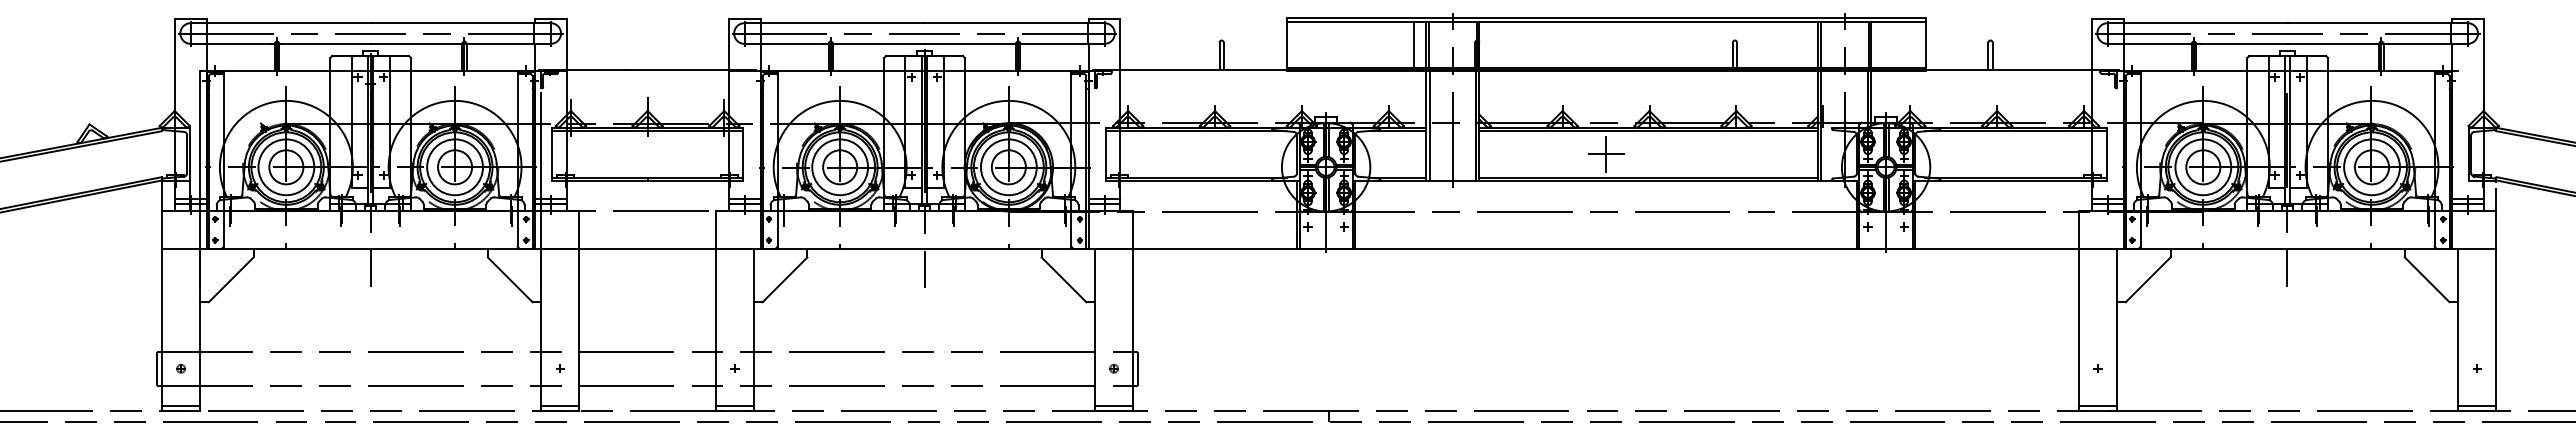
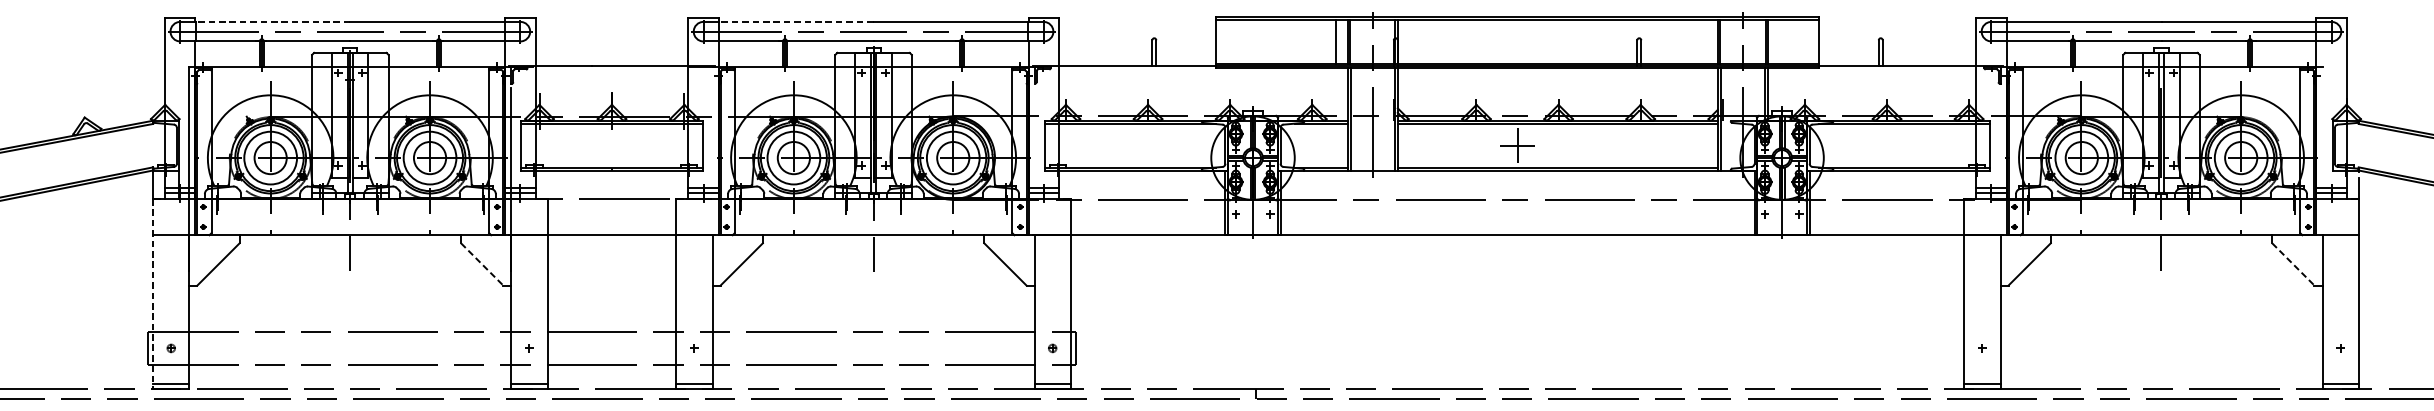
line: (288, 23) -> (272, 22), solid -> dashed
line: (842, 23) -> (796, 22), solid -> dashed
line: (510, 279) -> (482, 264), solid -> dashed
line: (2427, 279) -> (2293, 264), solid -> dashed
line: (161, 311) -> (152, 294), solid -> dashed

